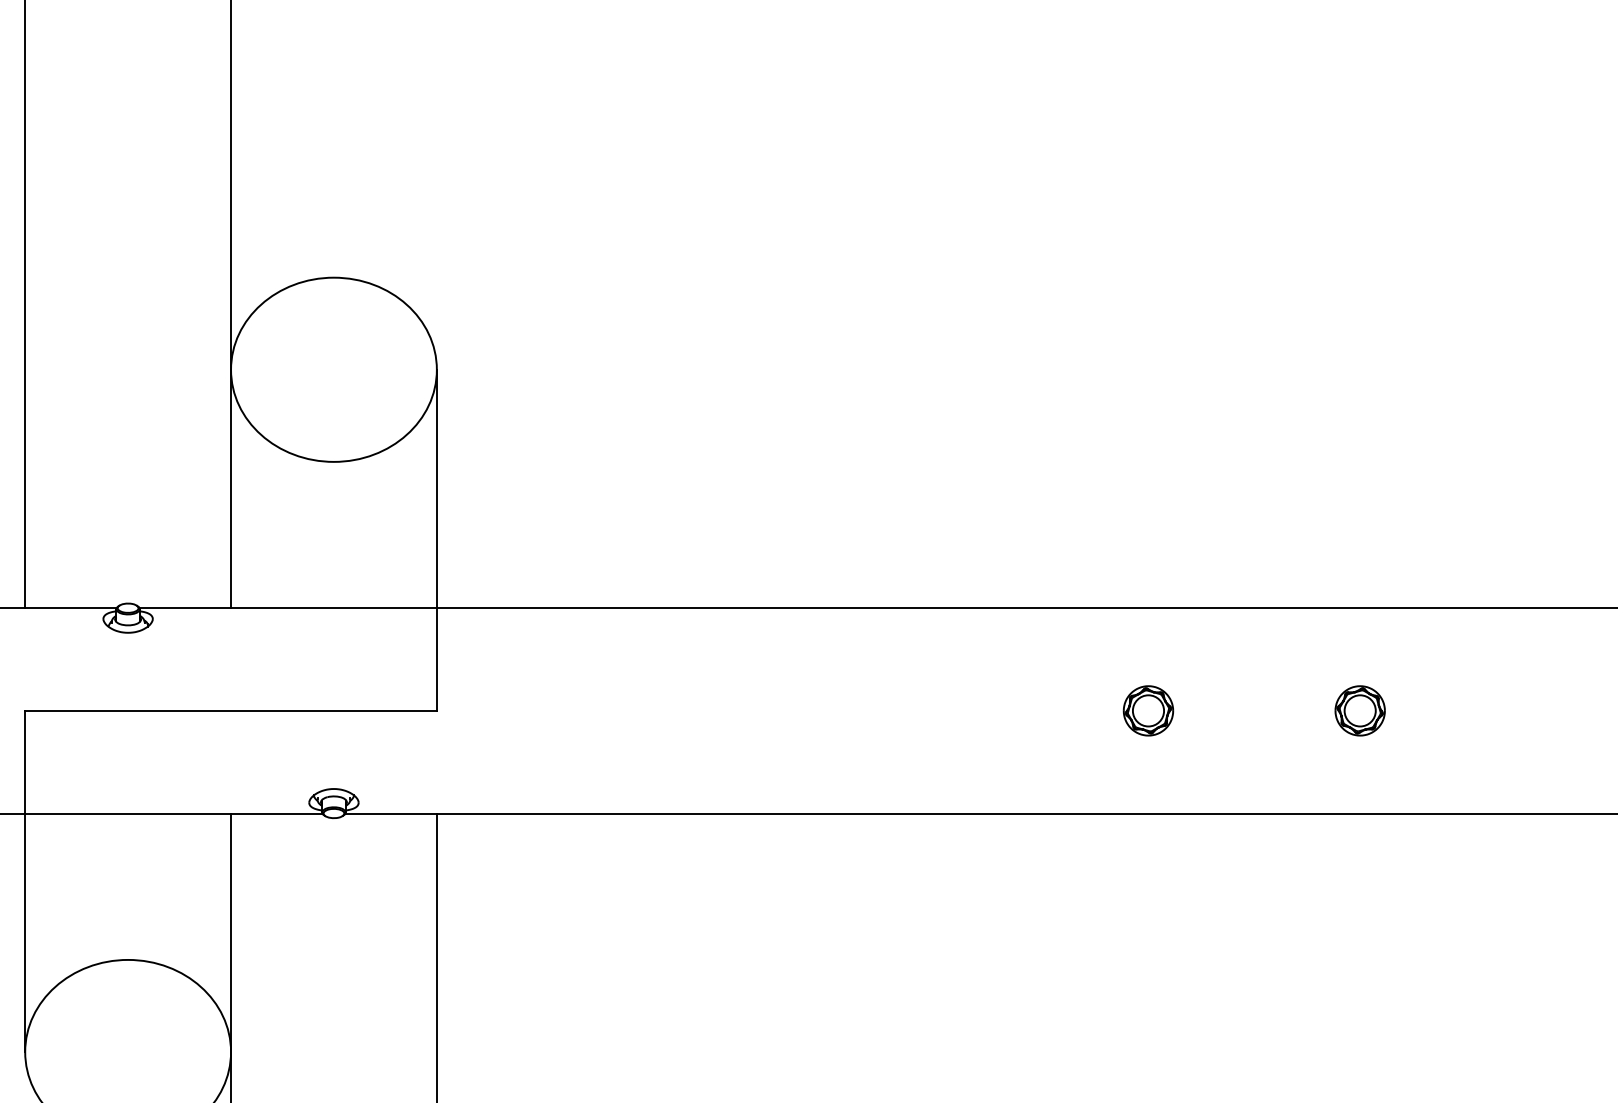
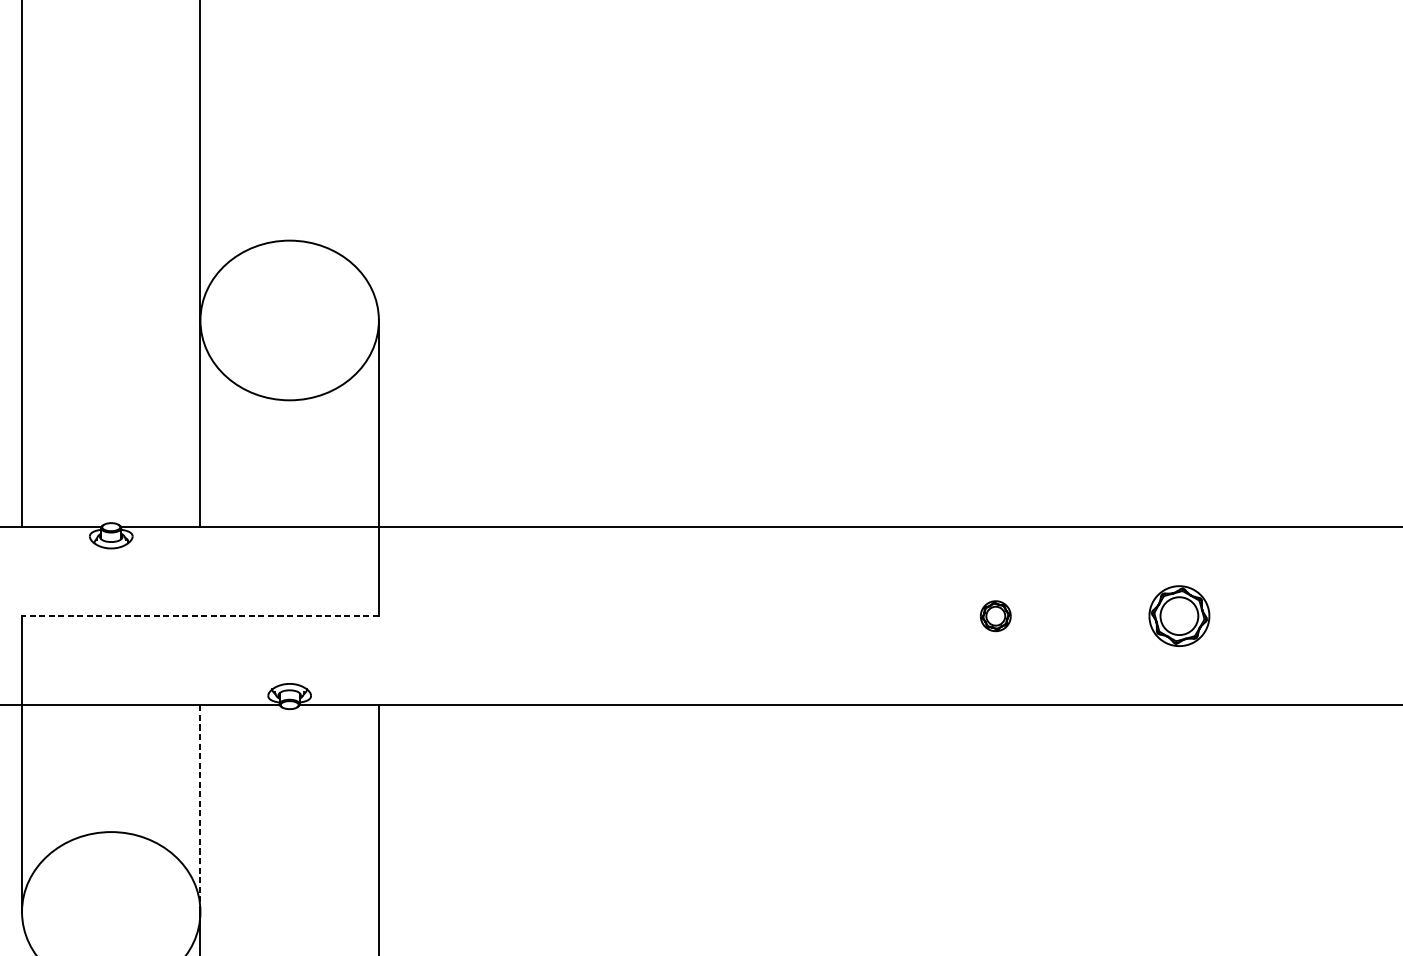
line: (231, 710) -> (200, 615), solid -> dashed
part: (1148, 710) -> (995, 615), size x0.7
part: (1359, 710) -> (1178, 615), size x1.4
line: (231, 933) -> (200, 809), solid -> dashed

